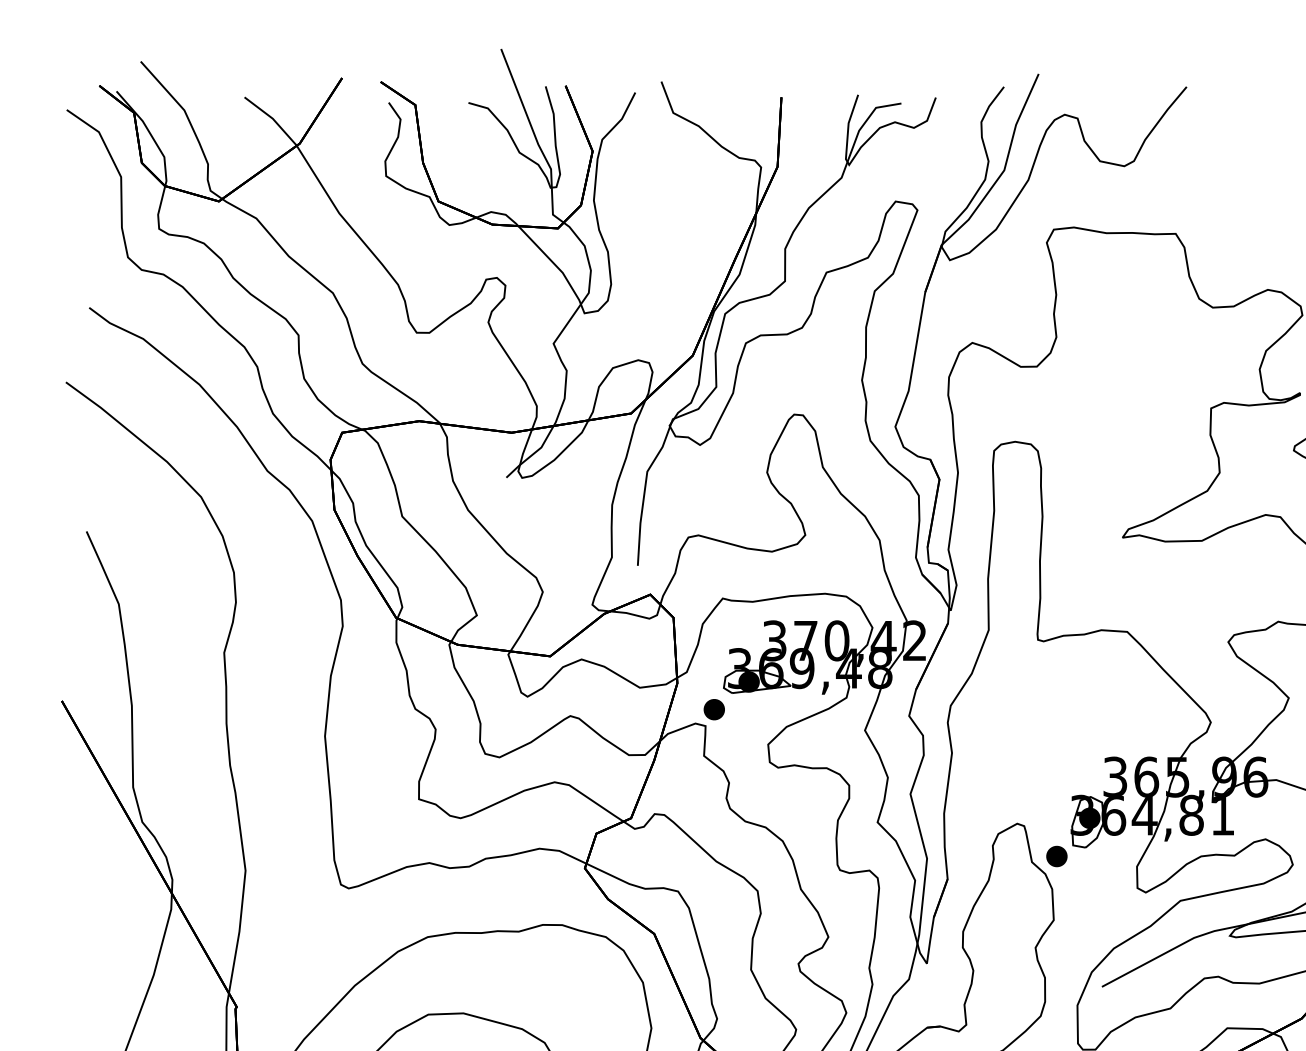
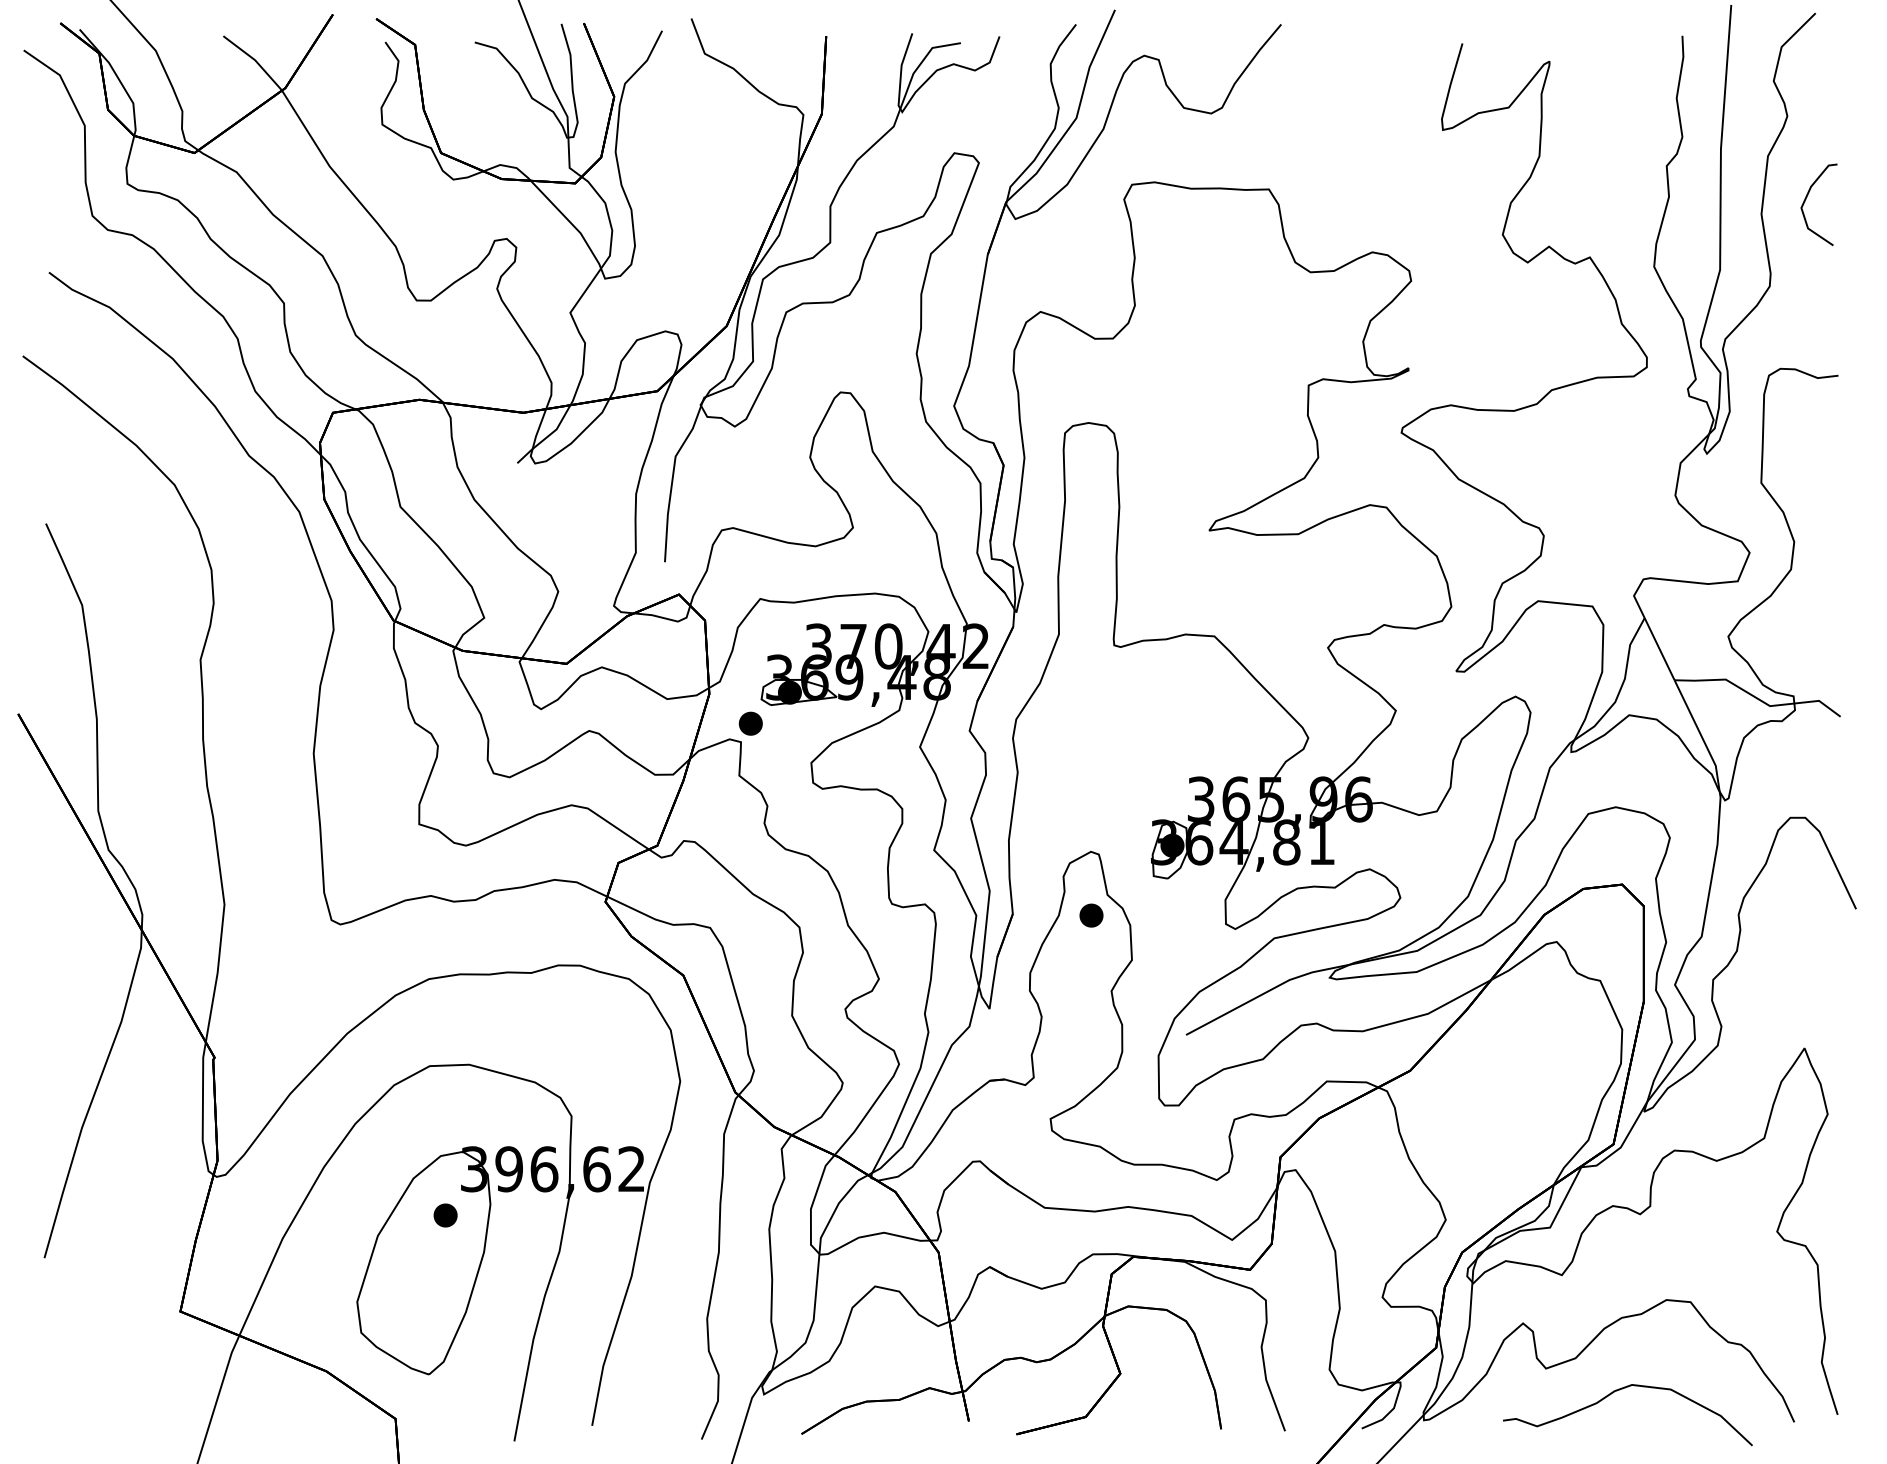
part: (1056, 856) -> (1091, 915), moved

